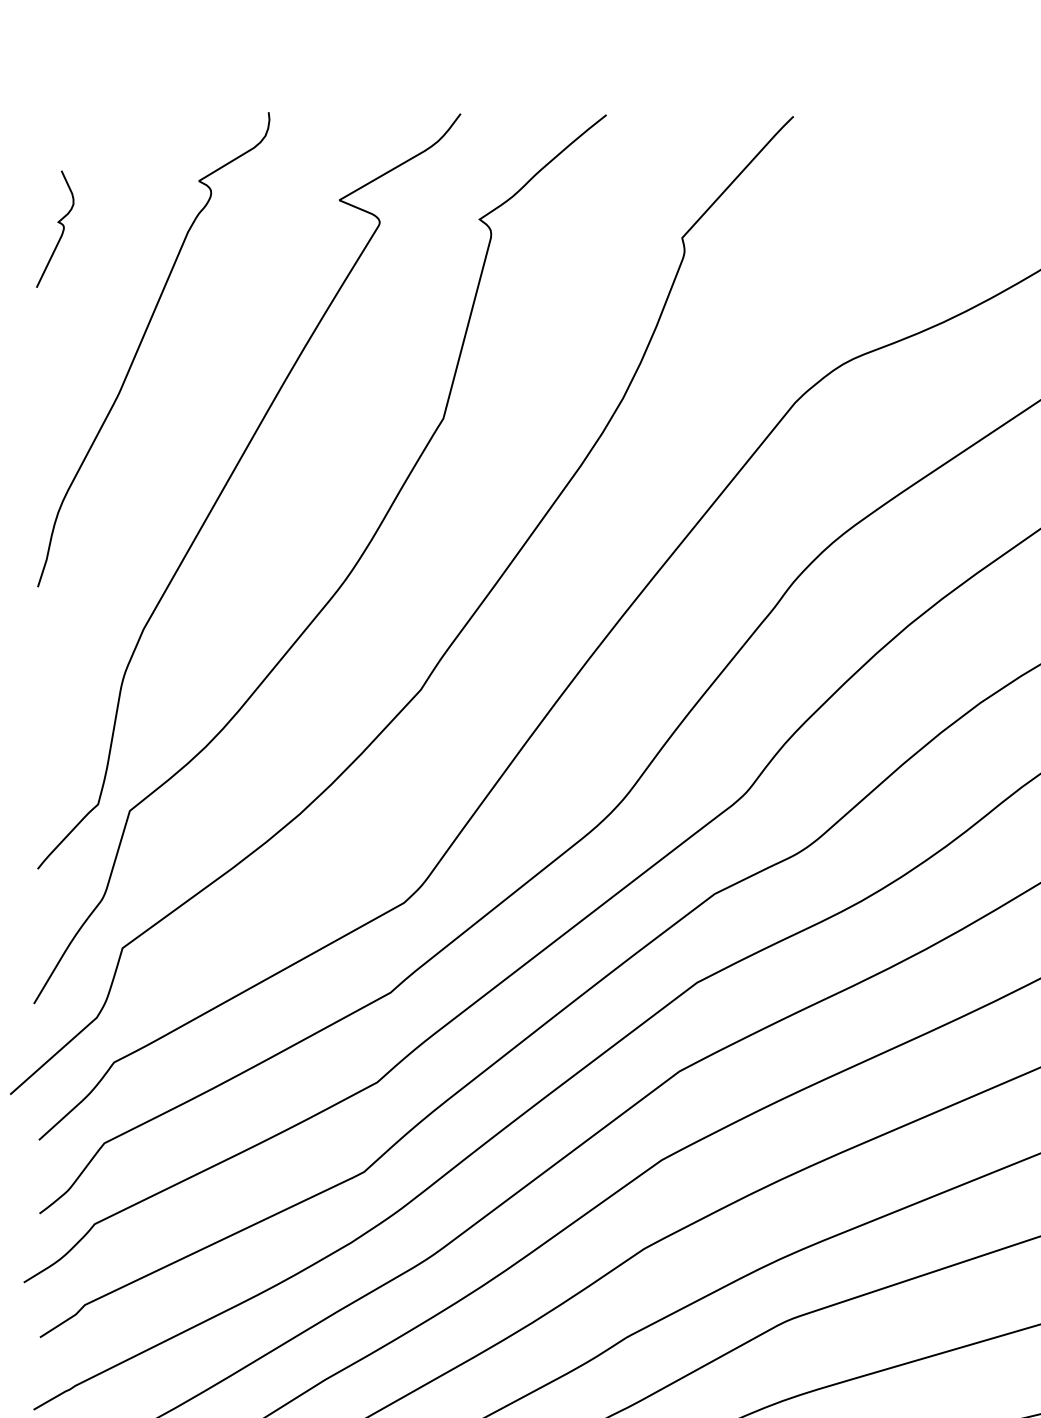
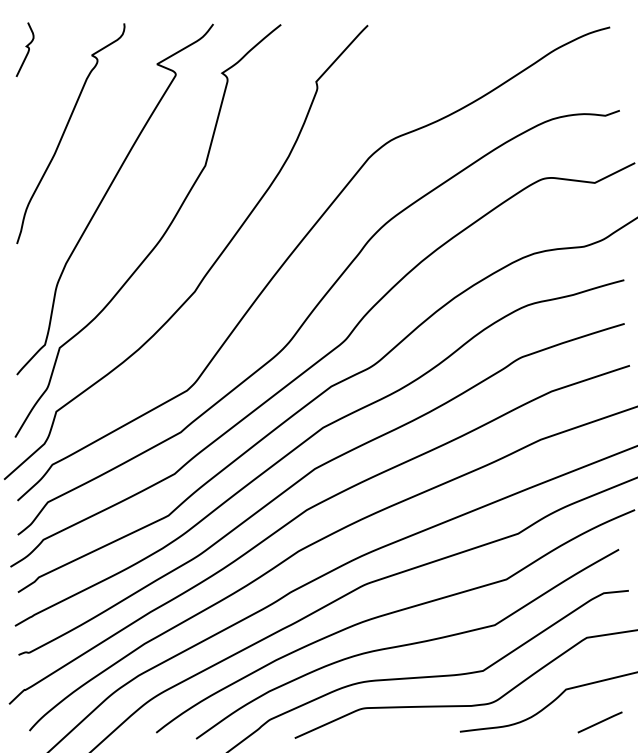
curve: (58, 224) -> (26, 47), moved

